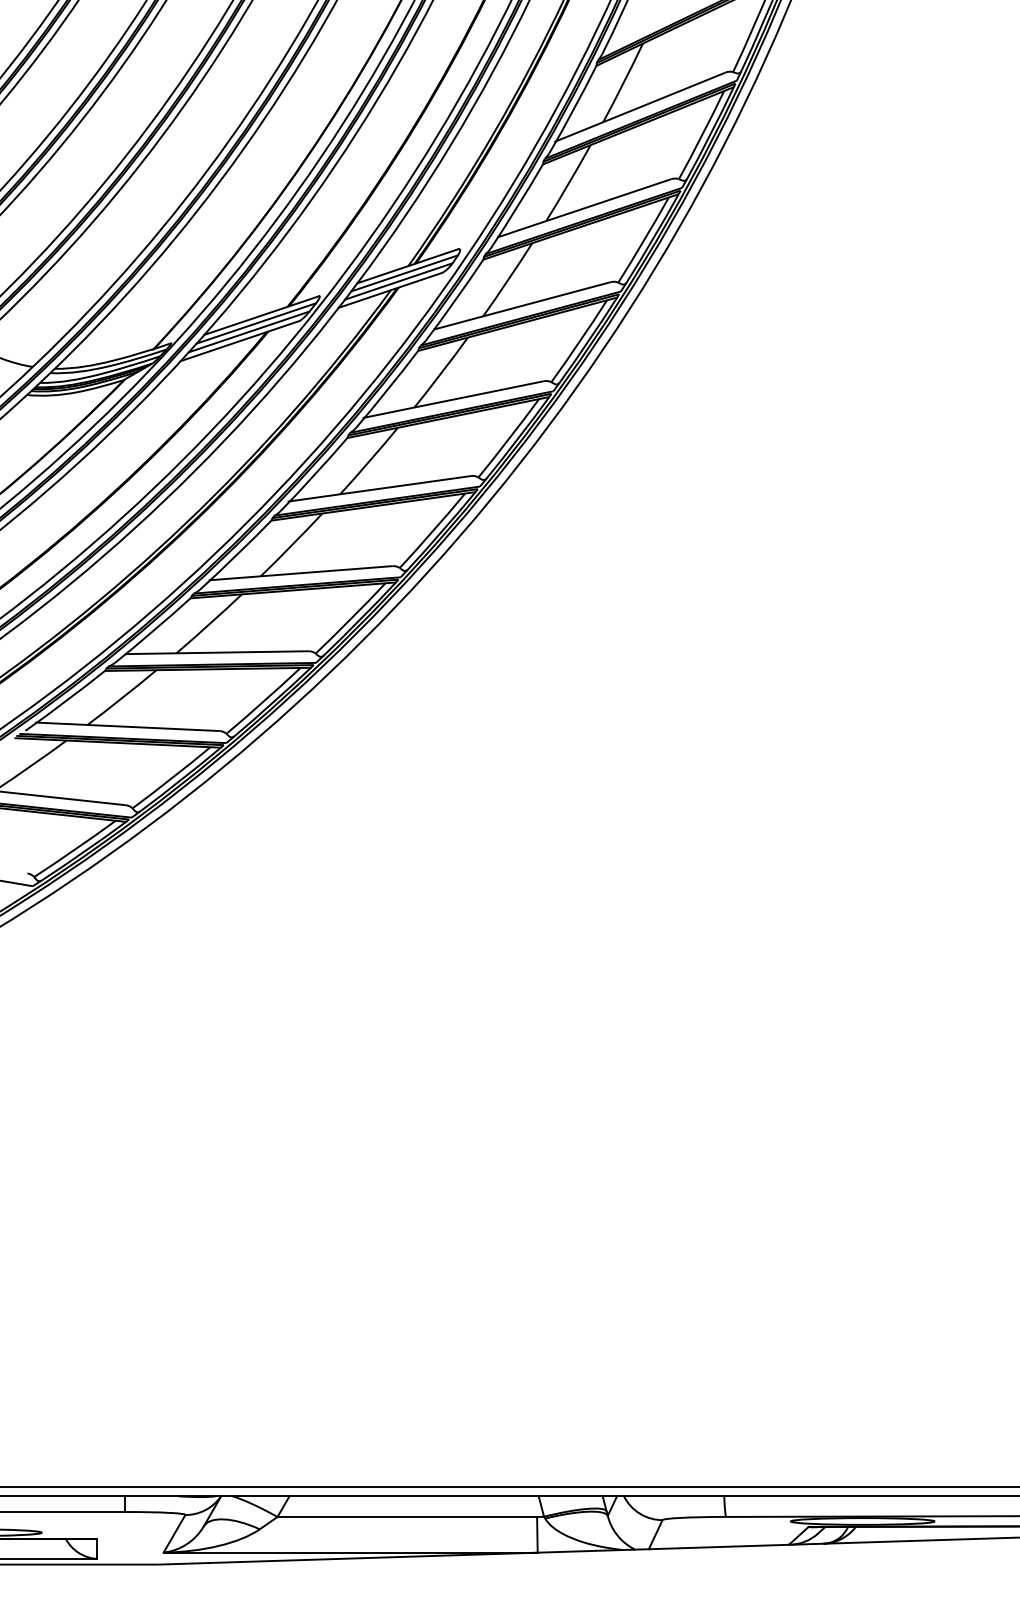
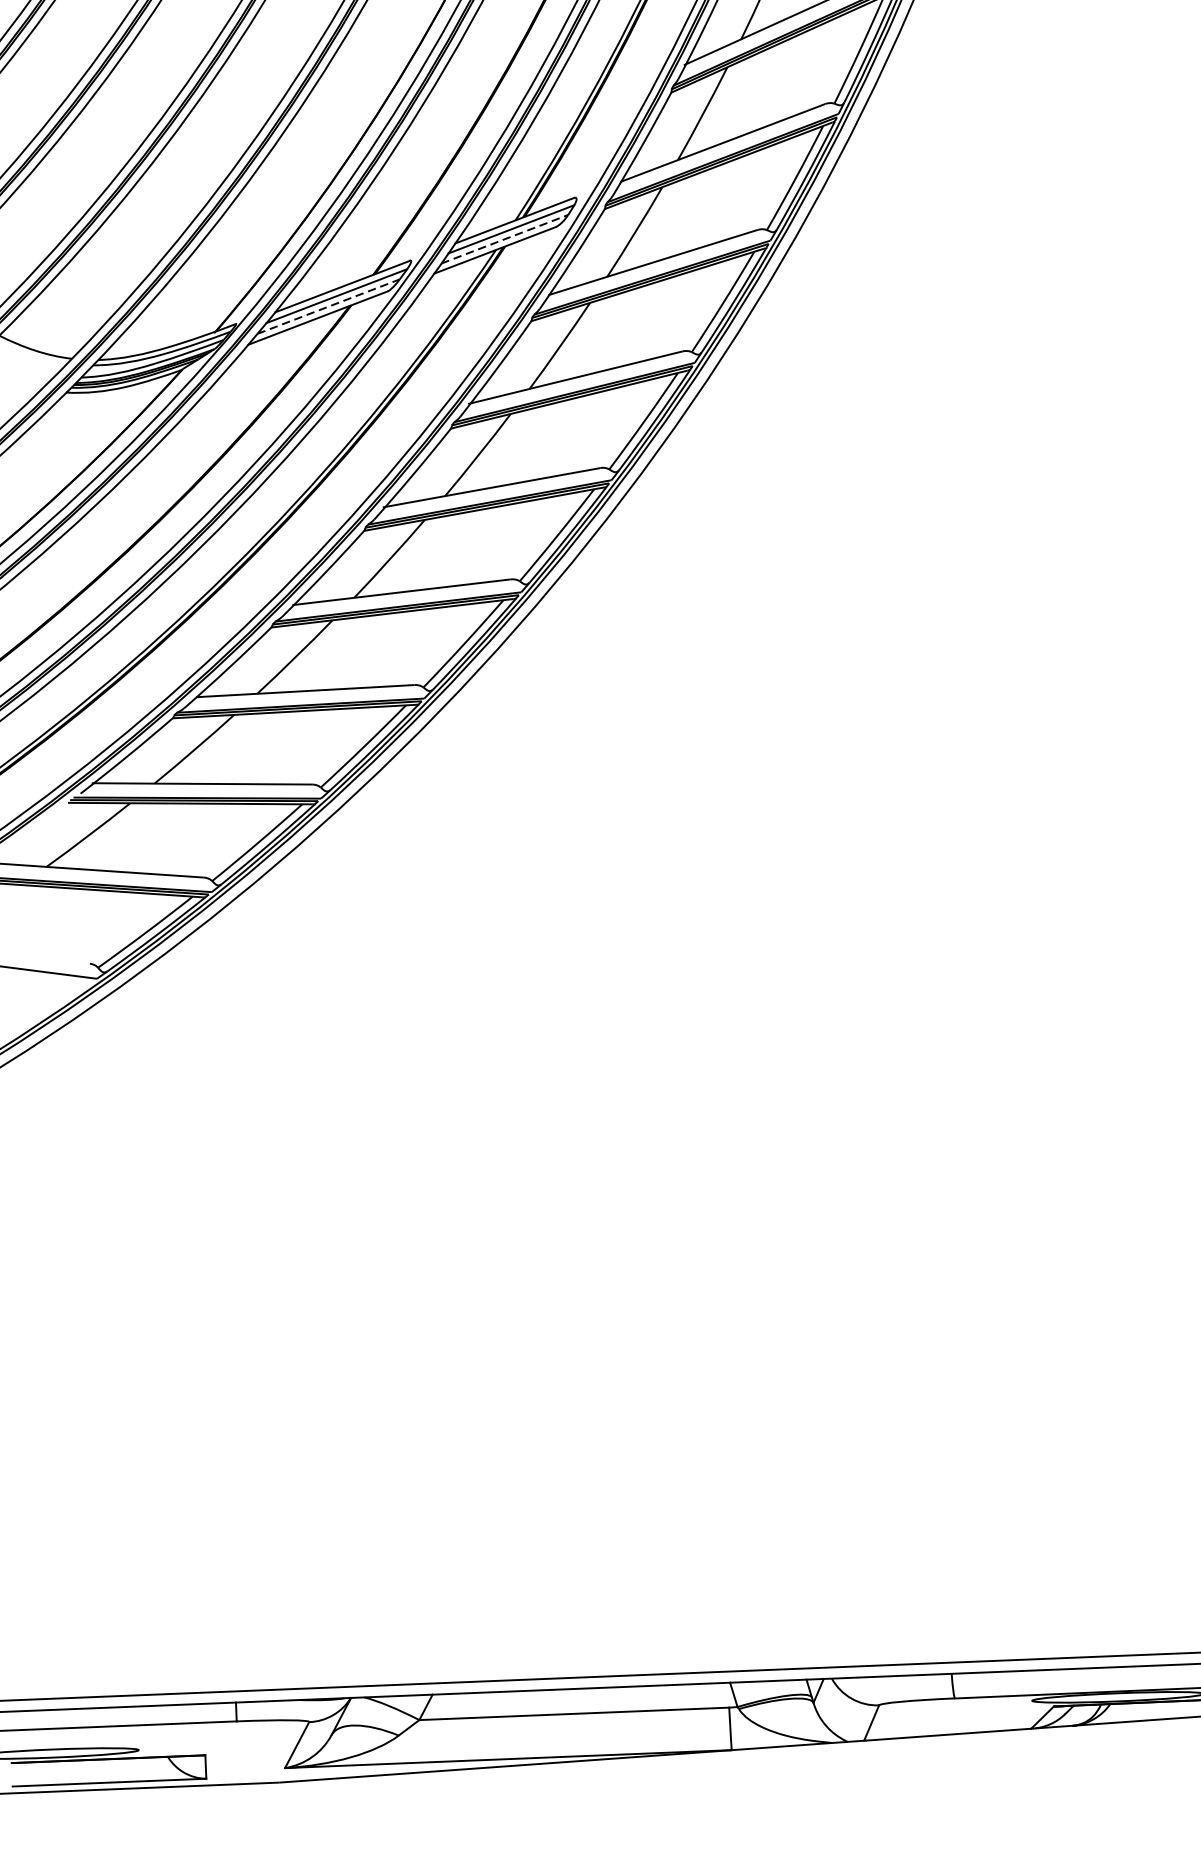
line: (398, 281) -> (504, 239), solid -> dashed
line: (249, 331) -> (329, 306), solid -> dashed

